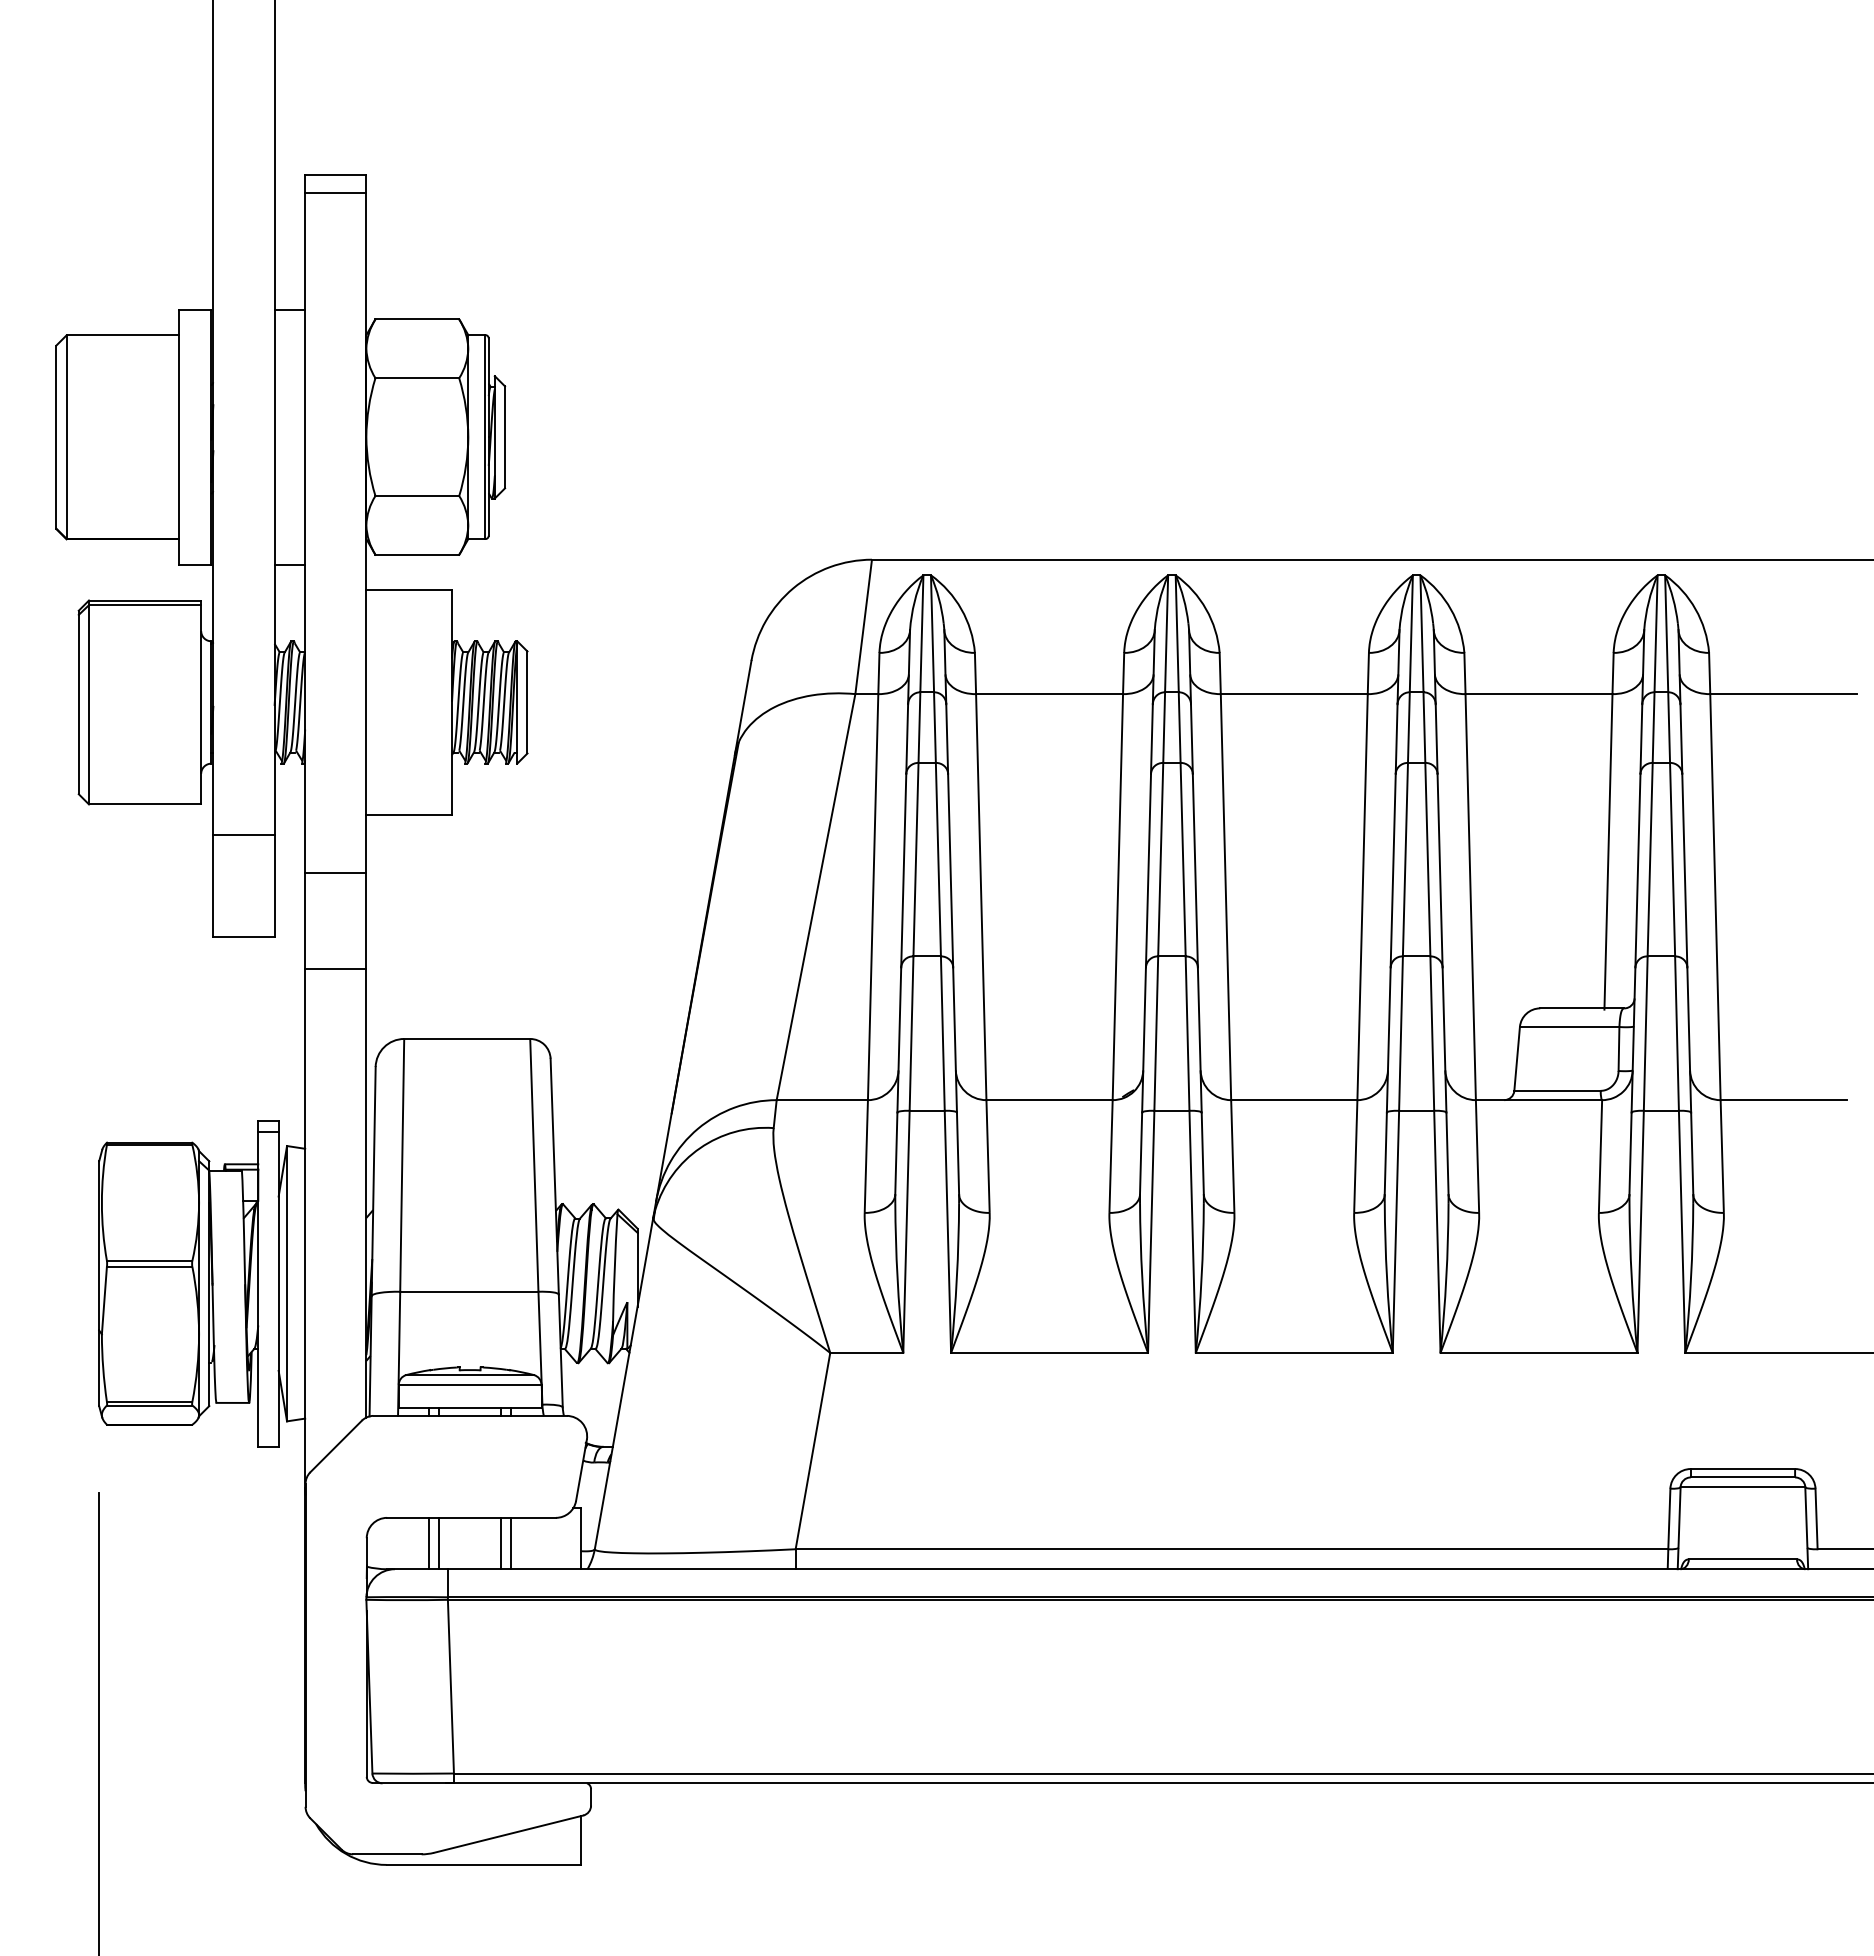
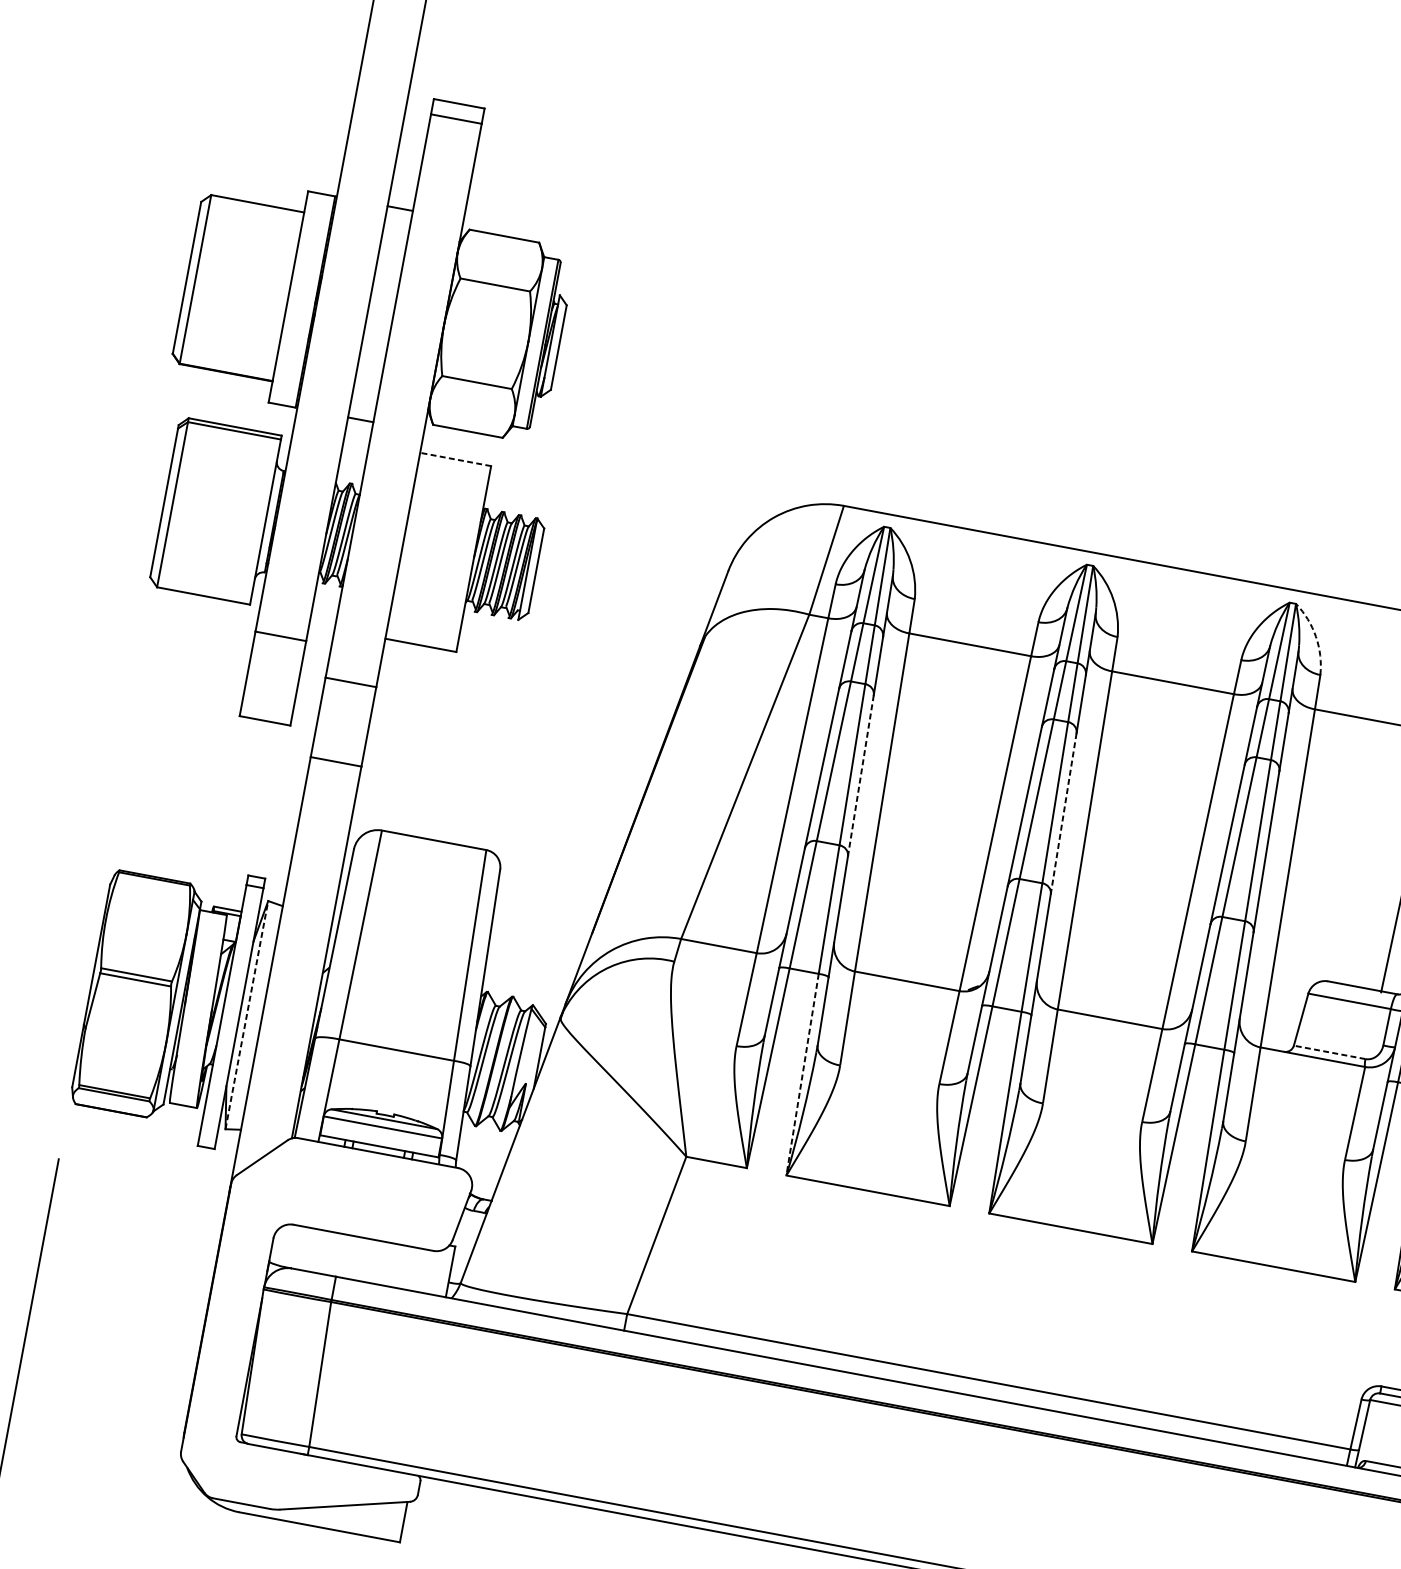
line: (409, 590) -> (455, 459), solid -> dashed
arc: (1450, 609) -> (1315, 636), solid -> dashed
line: (950, 870) -> (860, 775), solid -> dashed
line: (1195, 870) -> (1063, 813), solid -> dashed
line: (1557, 1090) -> (1329, 1052), solid -> dashed
line: (947, 1232) -> (802, 1075), solid -> dashed
line: (287, 1283) -> (247, 1015), solid -> dashed
line: (429, 1543) -> (324, 1252), removed
line: (439, 1543) -> (332, 1254), removed
line: (501, 1543) -> (384, 1263), removed
line: (510, 1543) -> (391, 1265), removed

